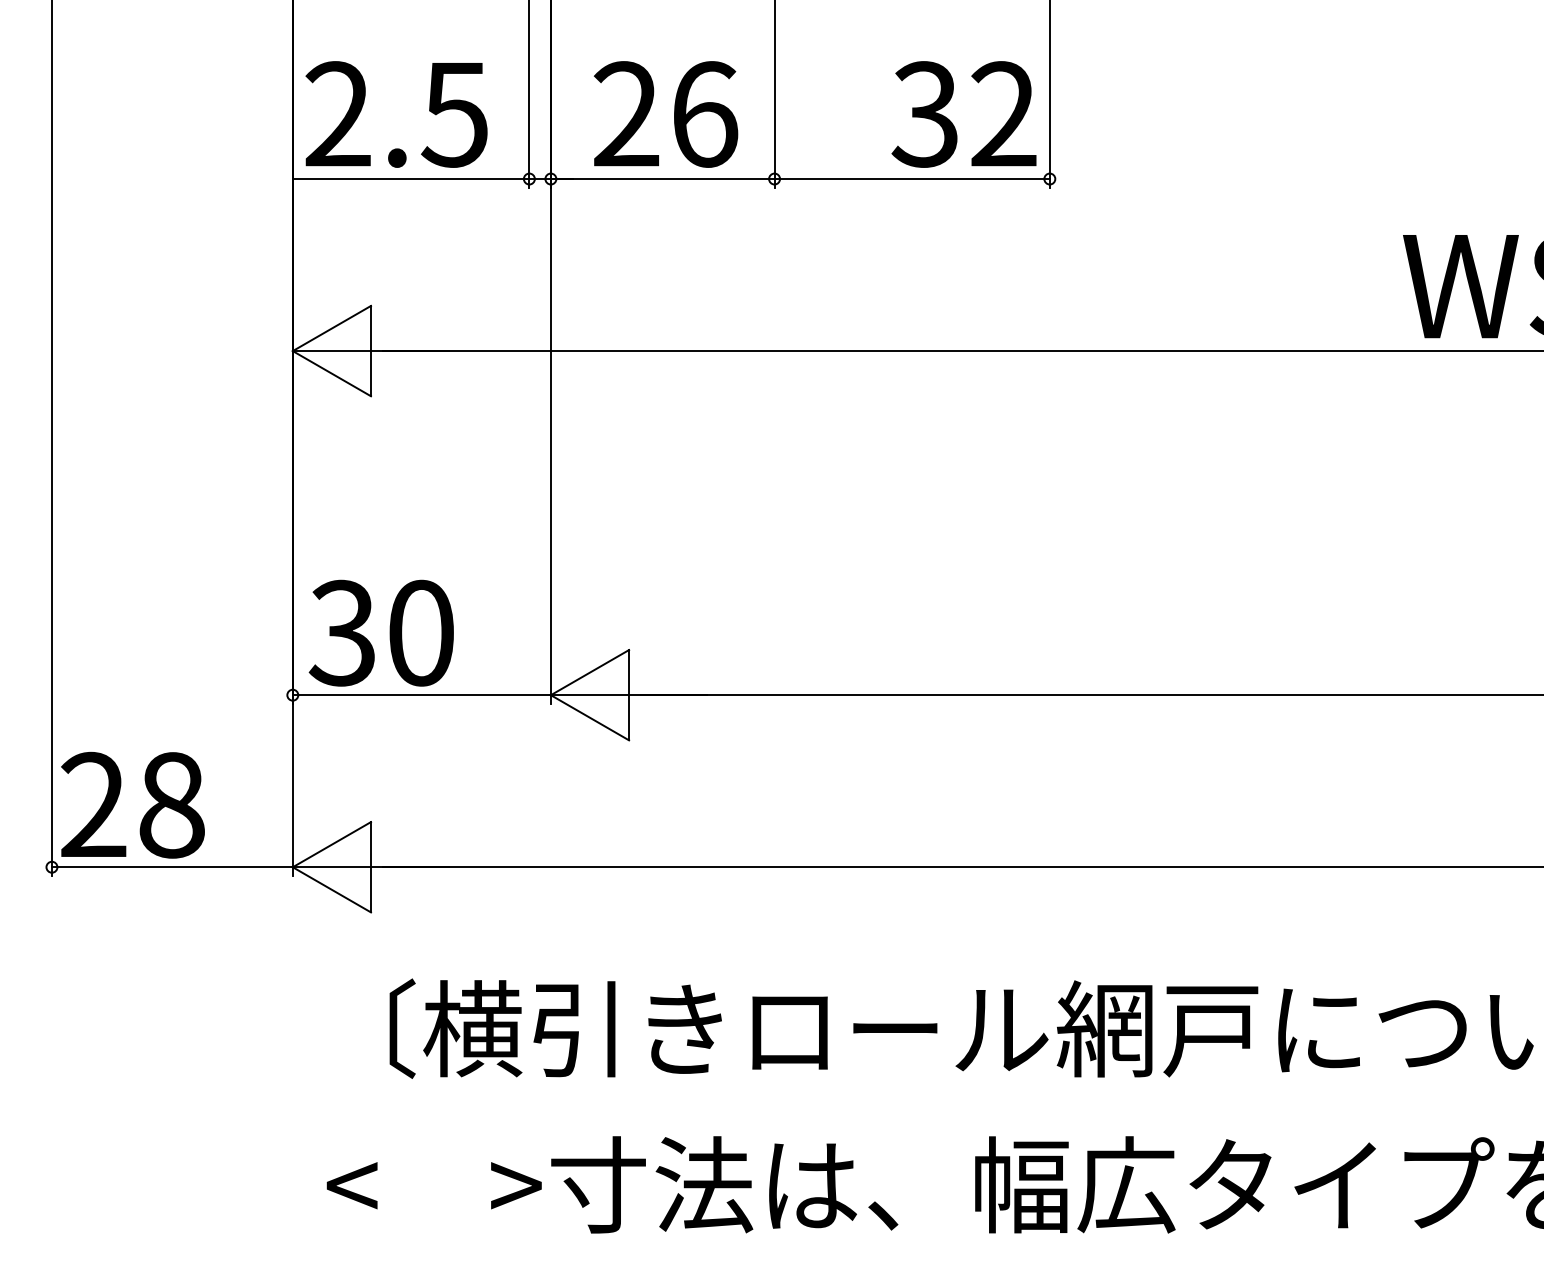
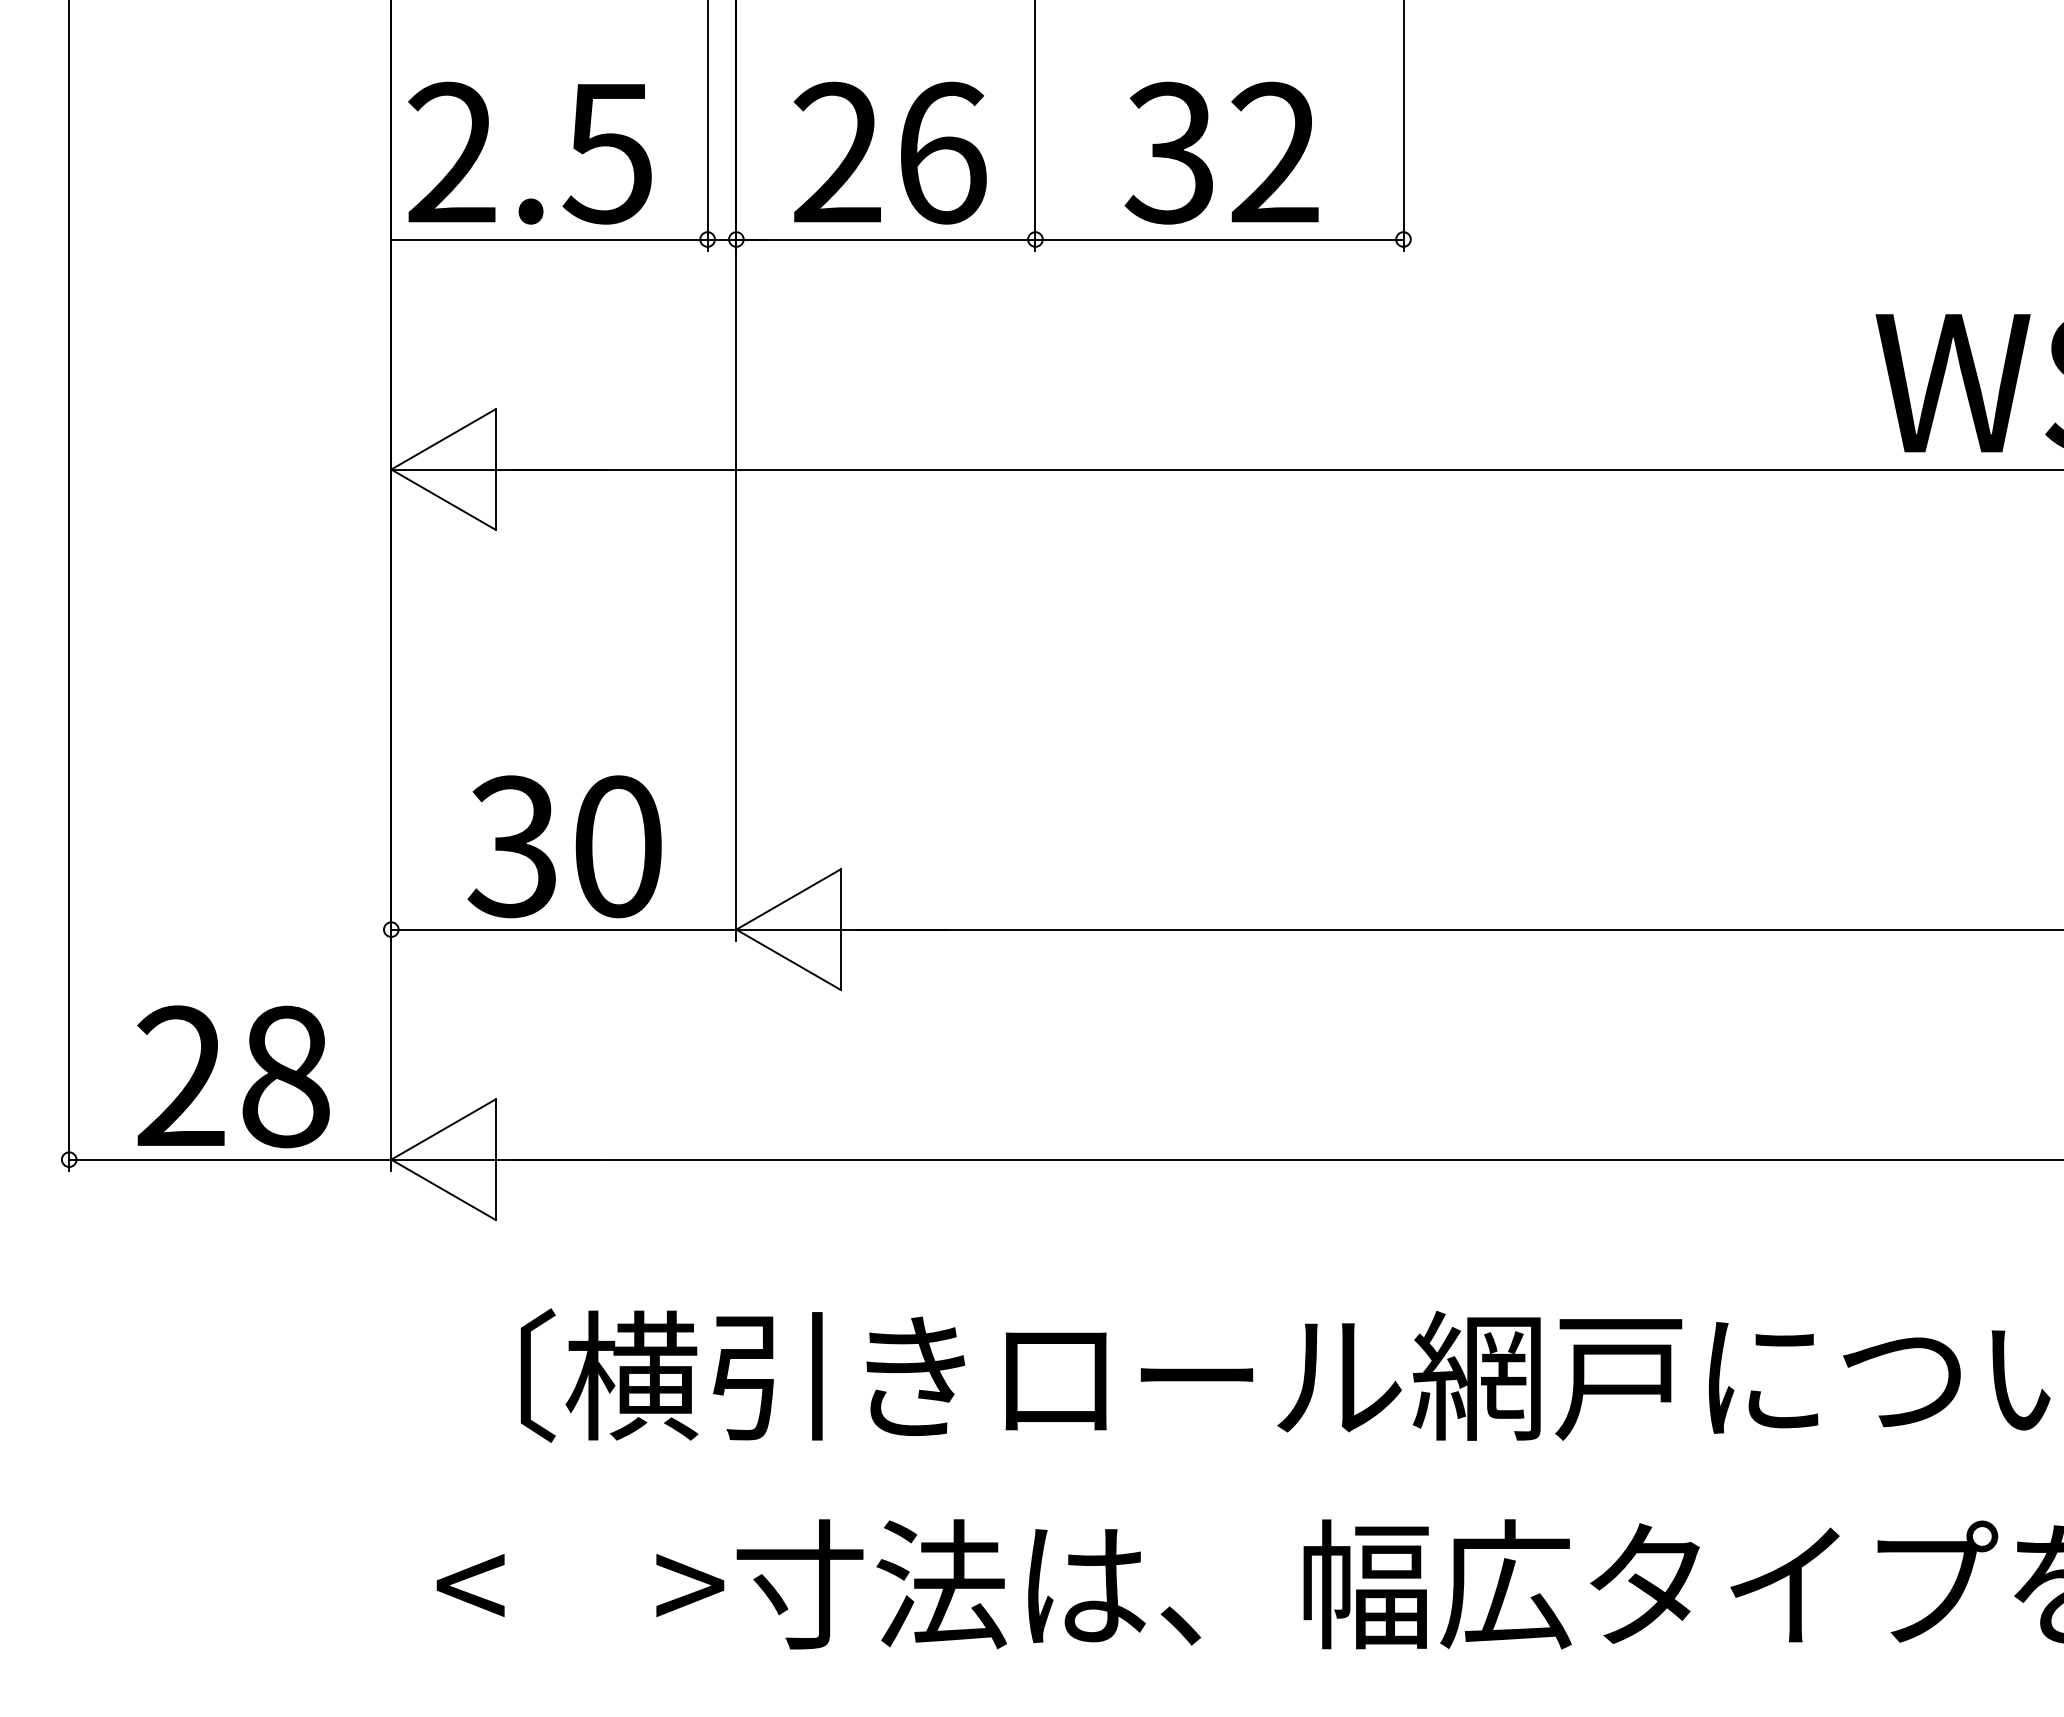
text: (963, 113) -> (1221, 152), moved
text: (381, 633) -> (564, 846), moved
text: (132, 805) -> (233, 1076), moved

